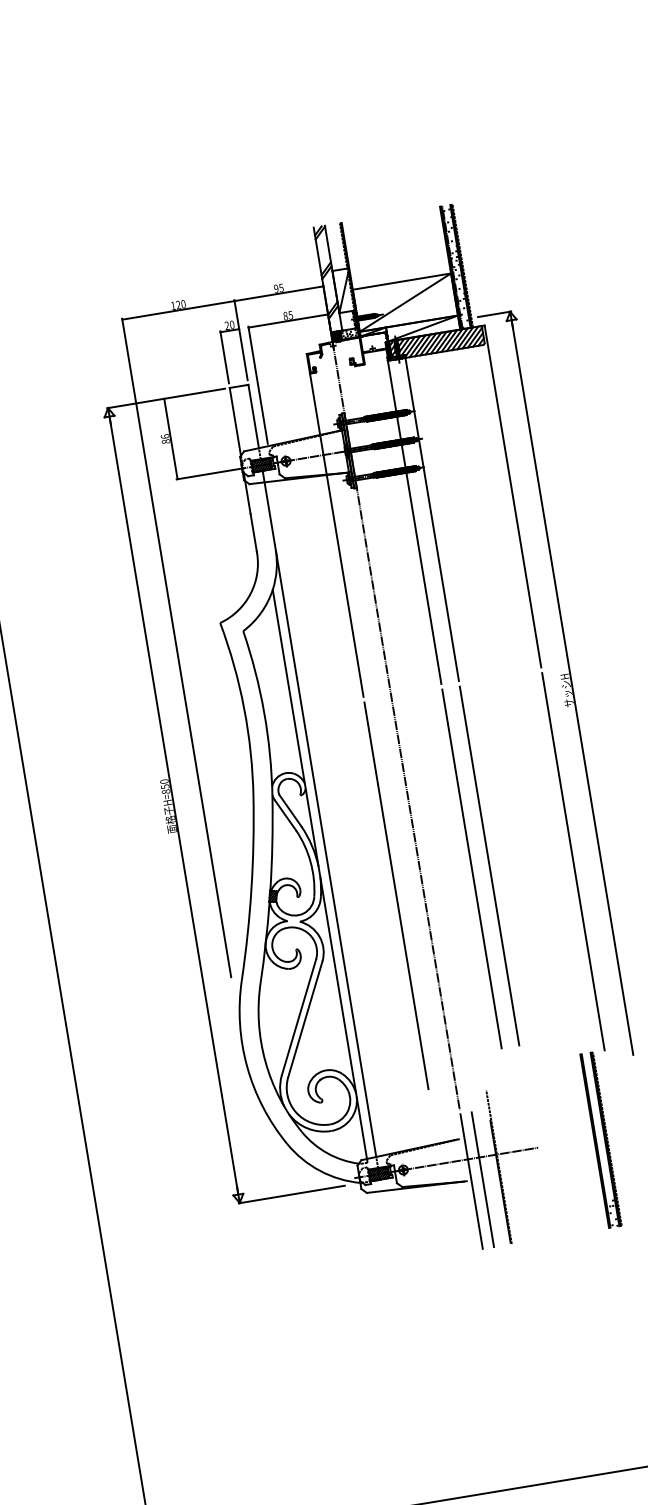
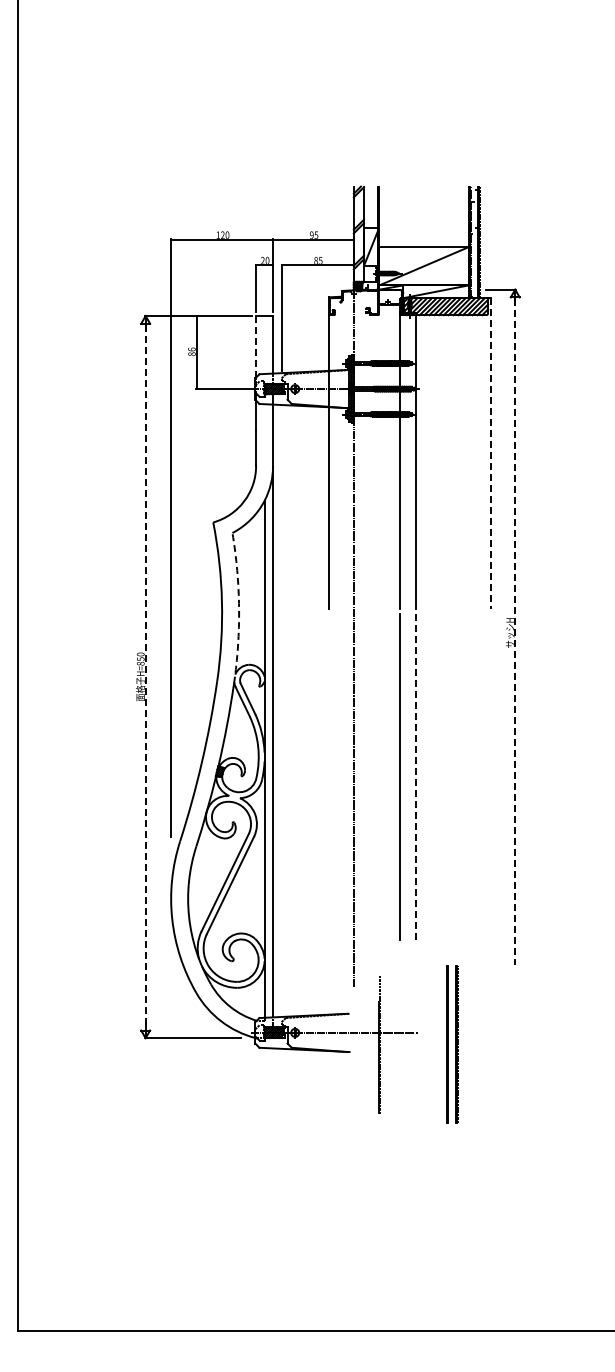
line: (235, 421) -> (256, 346), solid -> dashed
line: (512, 496) -> (490, 453), solid -> dashed
line: (572, 689) -> (515, 632), solid -> dashed
arc: (264, 712) -> (239, 608), solid -> dashed
line: (173, 806) -> (145, 677), solid -> dashed
line: (573, 860) -> (490, 784), removed
line: (489, 865) -> (415, 776), solid -> dashed
line: (396, 895) -> (329, 789), removed
part: (601, 1140) -> (452, 1044), moved
line: (483, 1178) -> (364, 1052), removed
line: (471, 1180) -> (353, 1052), removed

